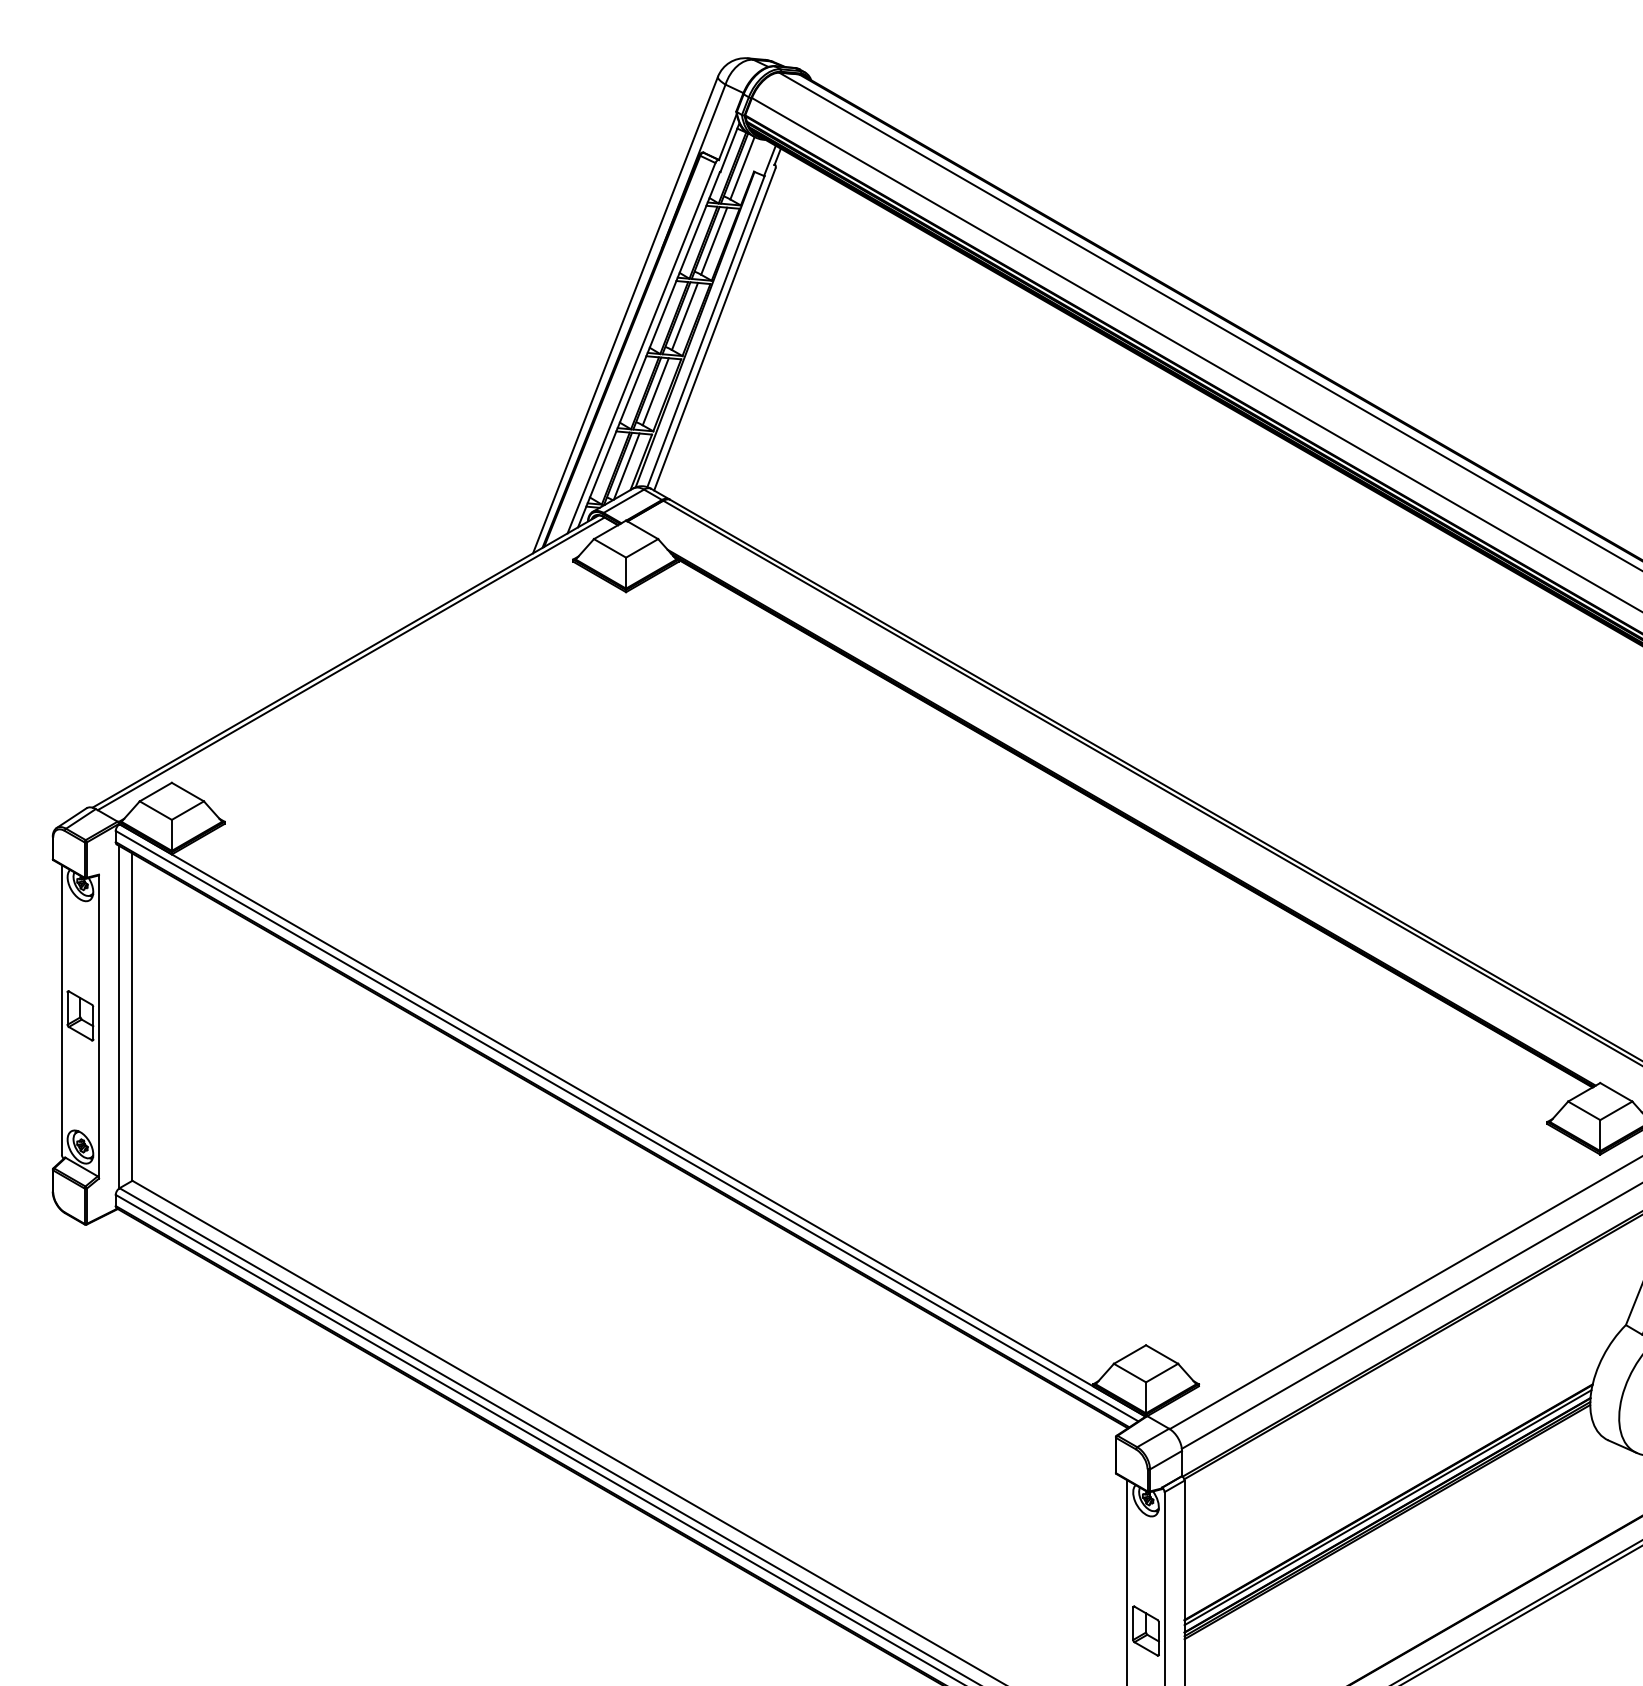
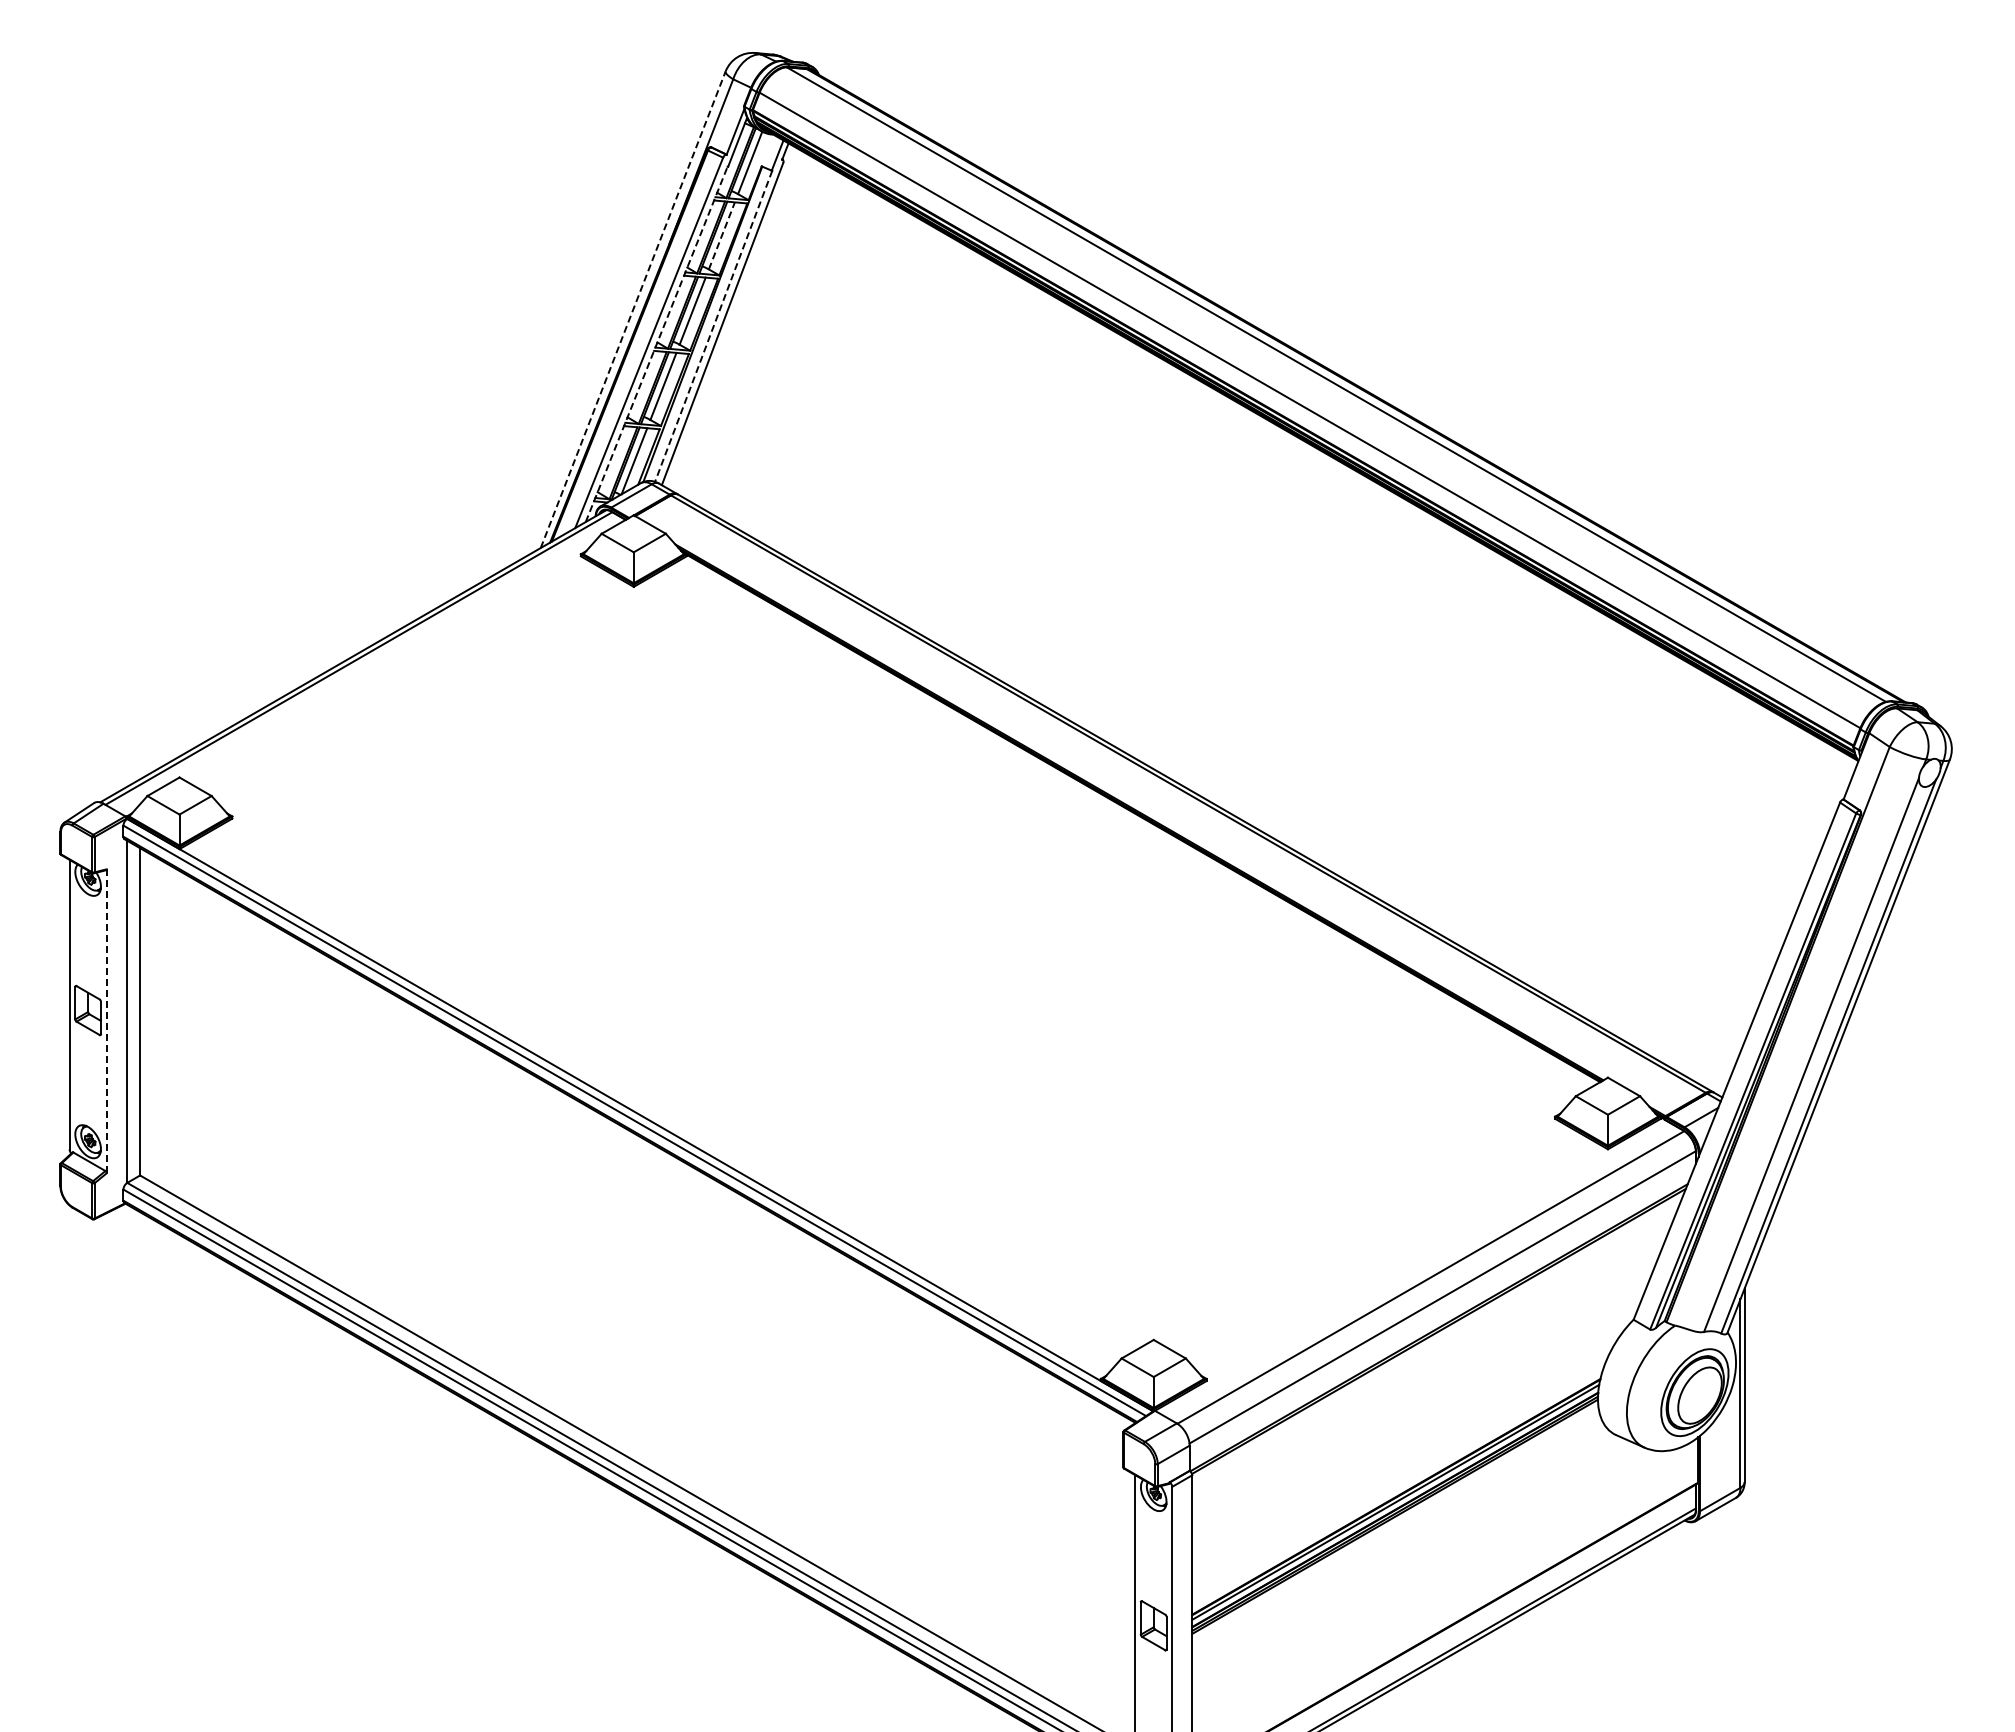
line: (713, 240) -> (721, 235), solid -> dashed
line: (625, 314) -> (633, 309), solid -> dashed
line: (705, 331) -> (713, 326), solid -> dashed
line: (648, 348) -> (656, 343), solid -> dashed
line: (98, 1026) -> (106, 1021), solid -> dashed

